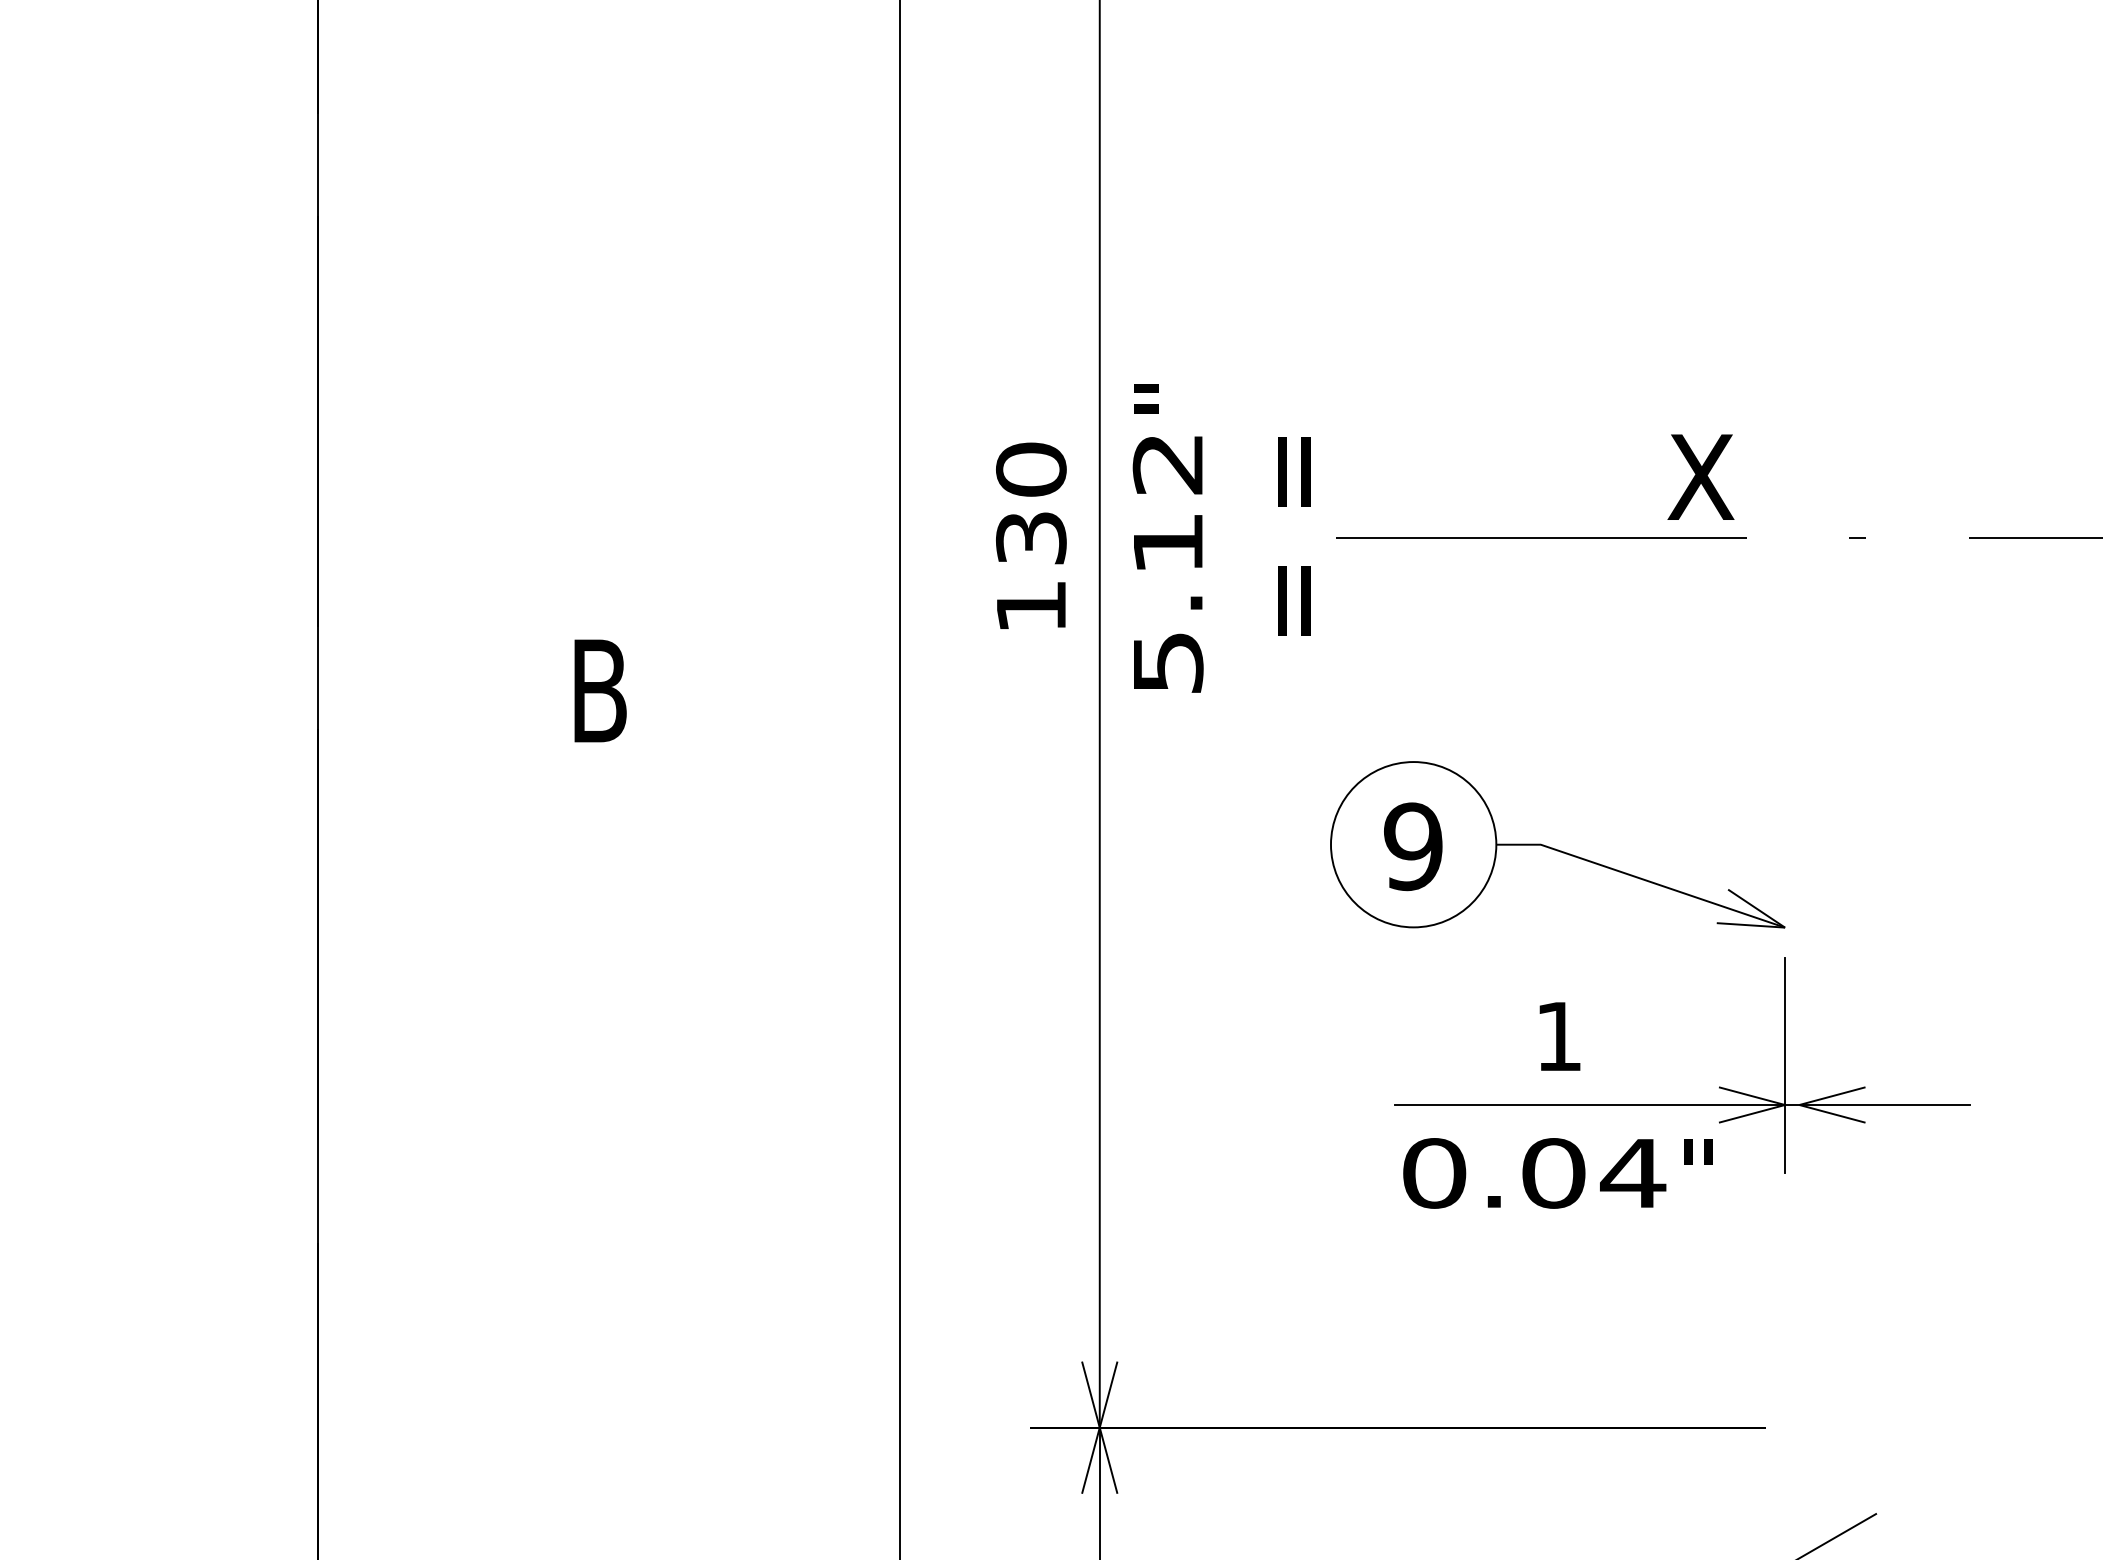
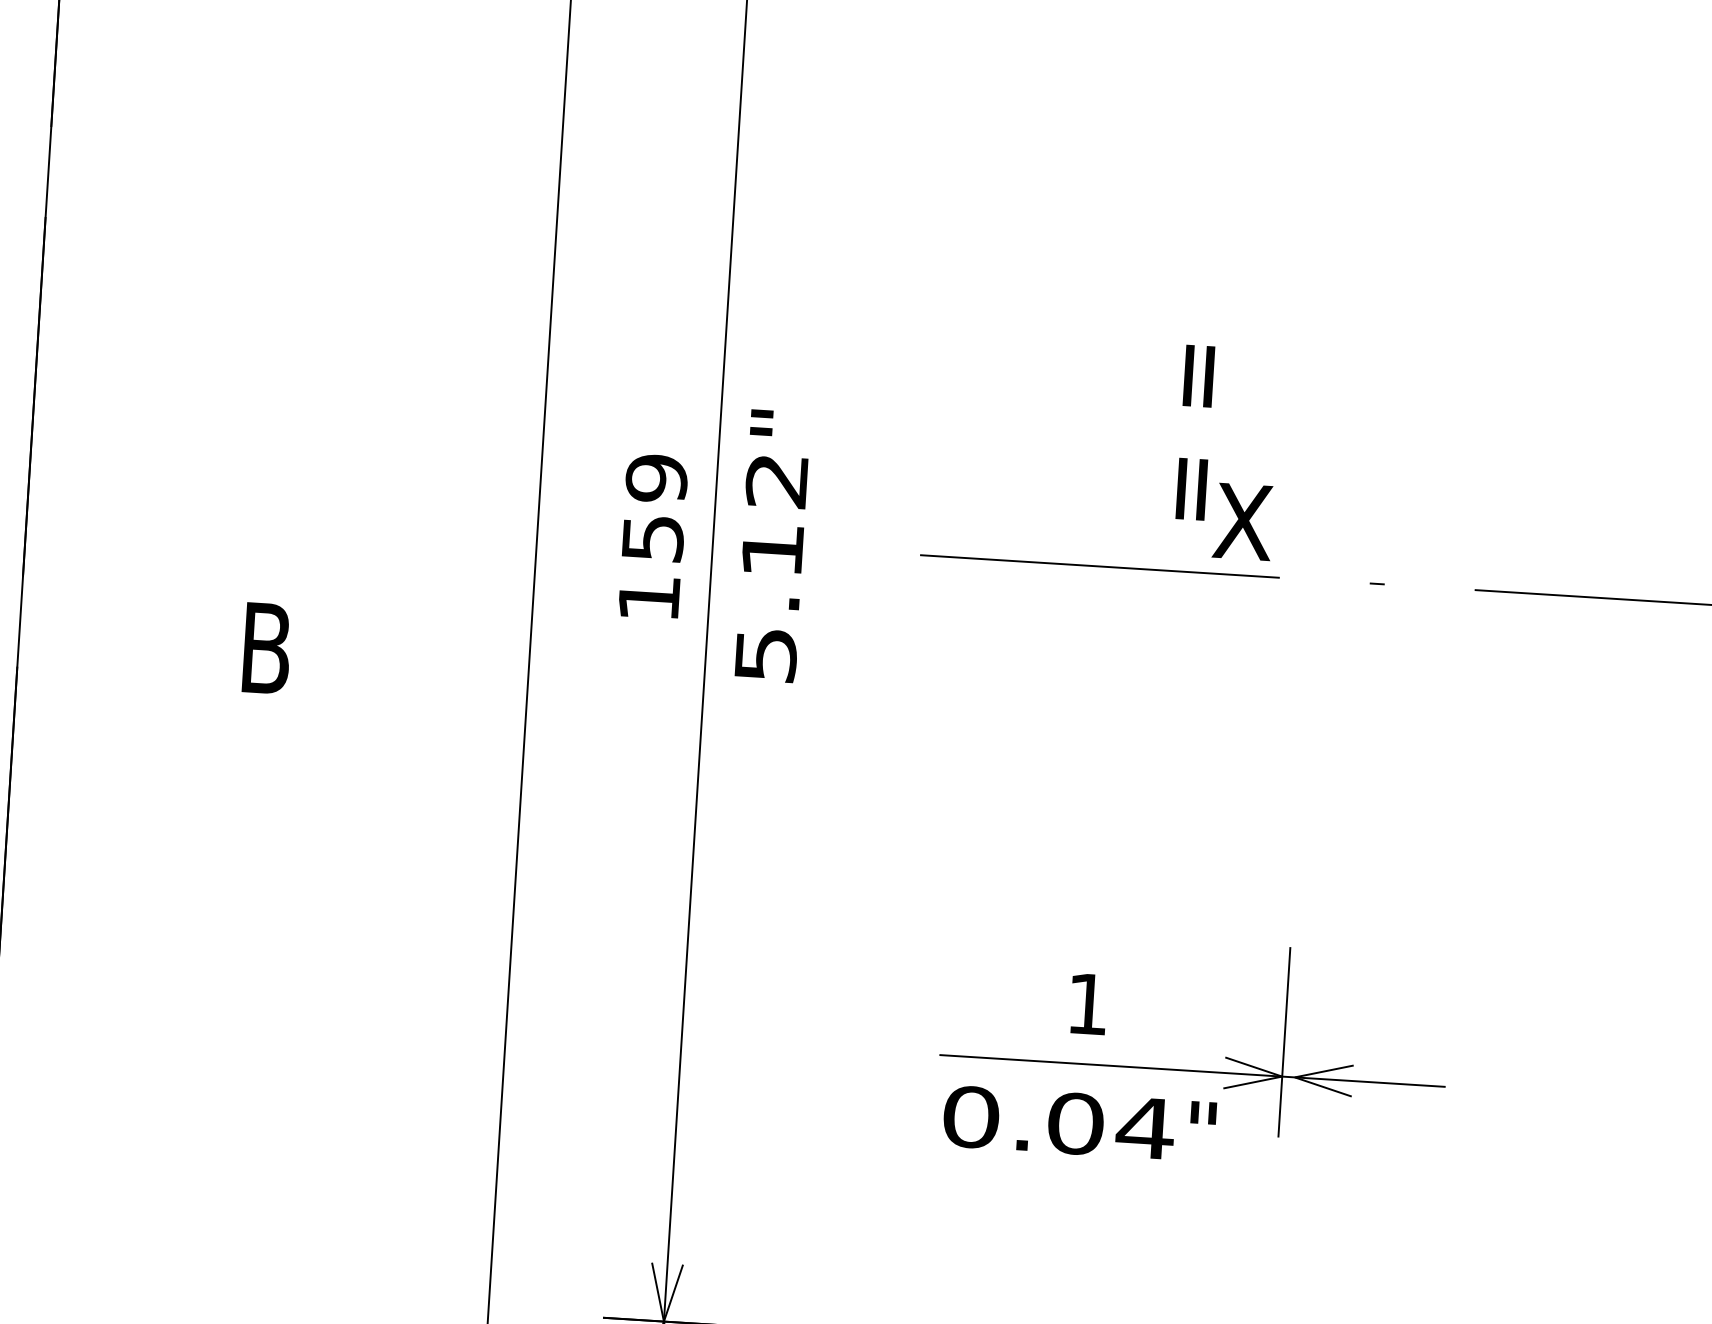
text: (1031, 503) -> (655, 507), 130 -> 159
text: (1294, 536) -> (1195, 432), moved
part: (1557, 844) -> (1097, 835), removed

